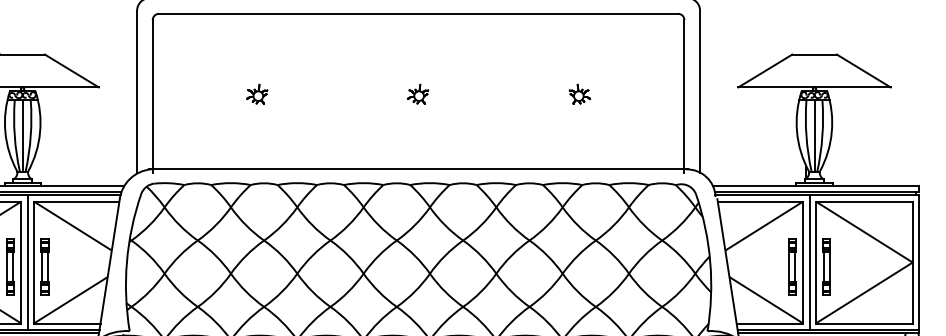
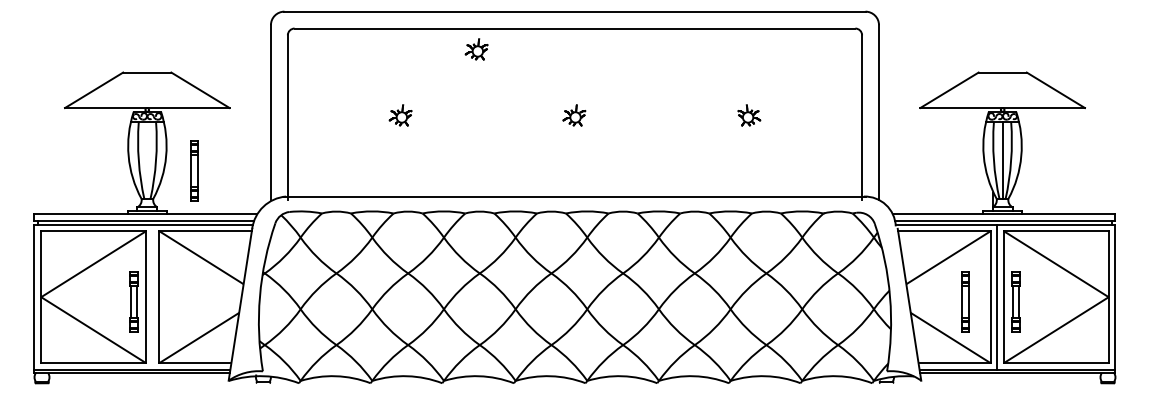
part: (327, 33) -> (476, 49), added
line: (22, 135) -> (147, 159), removed
line: (27, 261) -> (152, 296), removed
part: (45, 266) -> (194, 170), moved
part: (792, 266) -> (965, 301), moved

